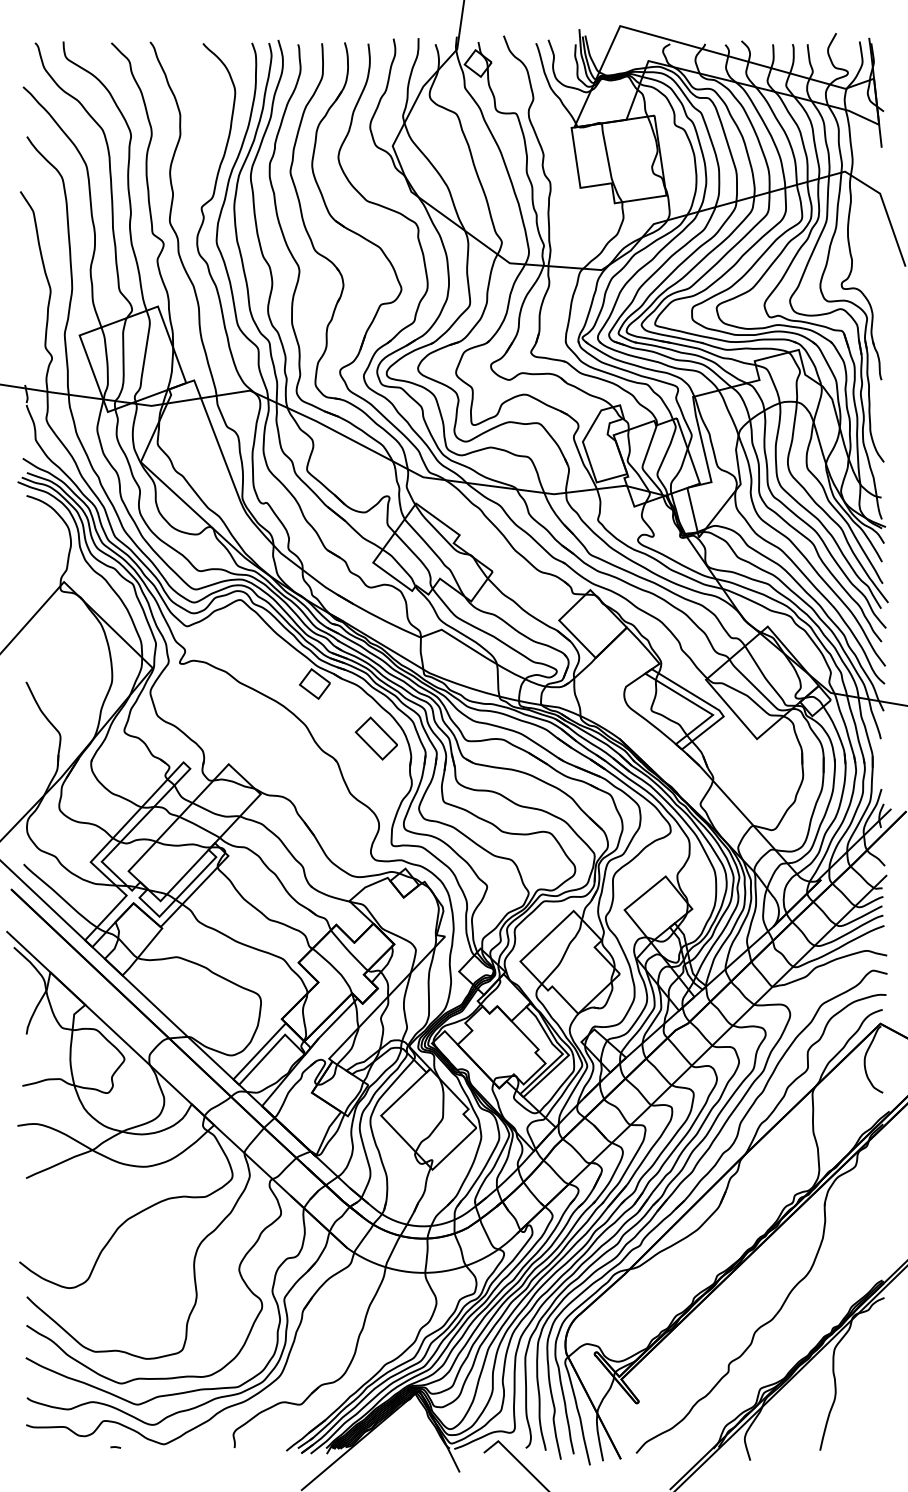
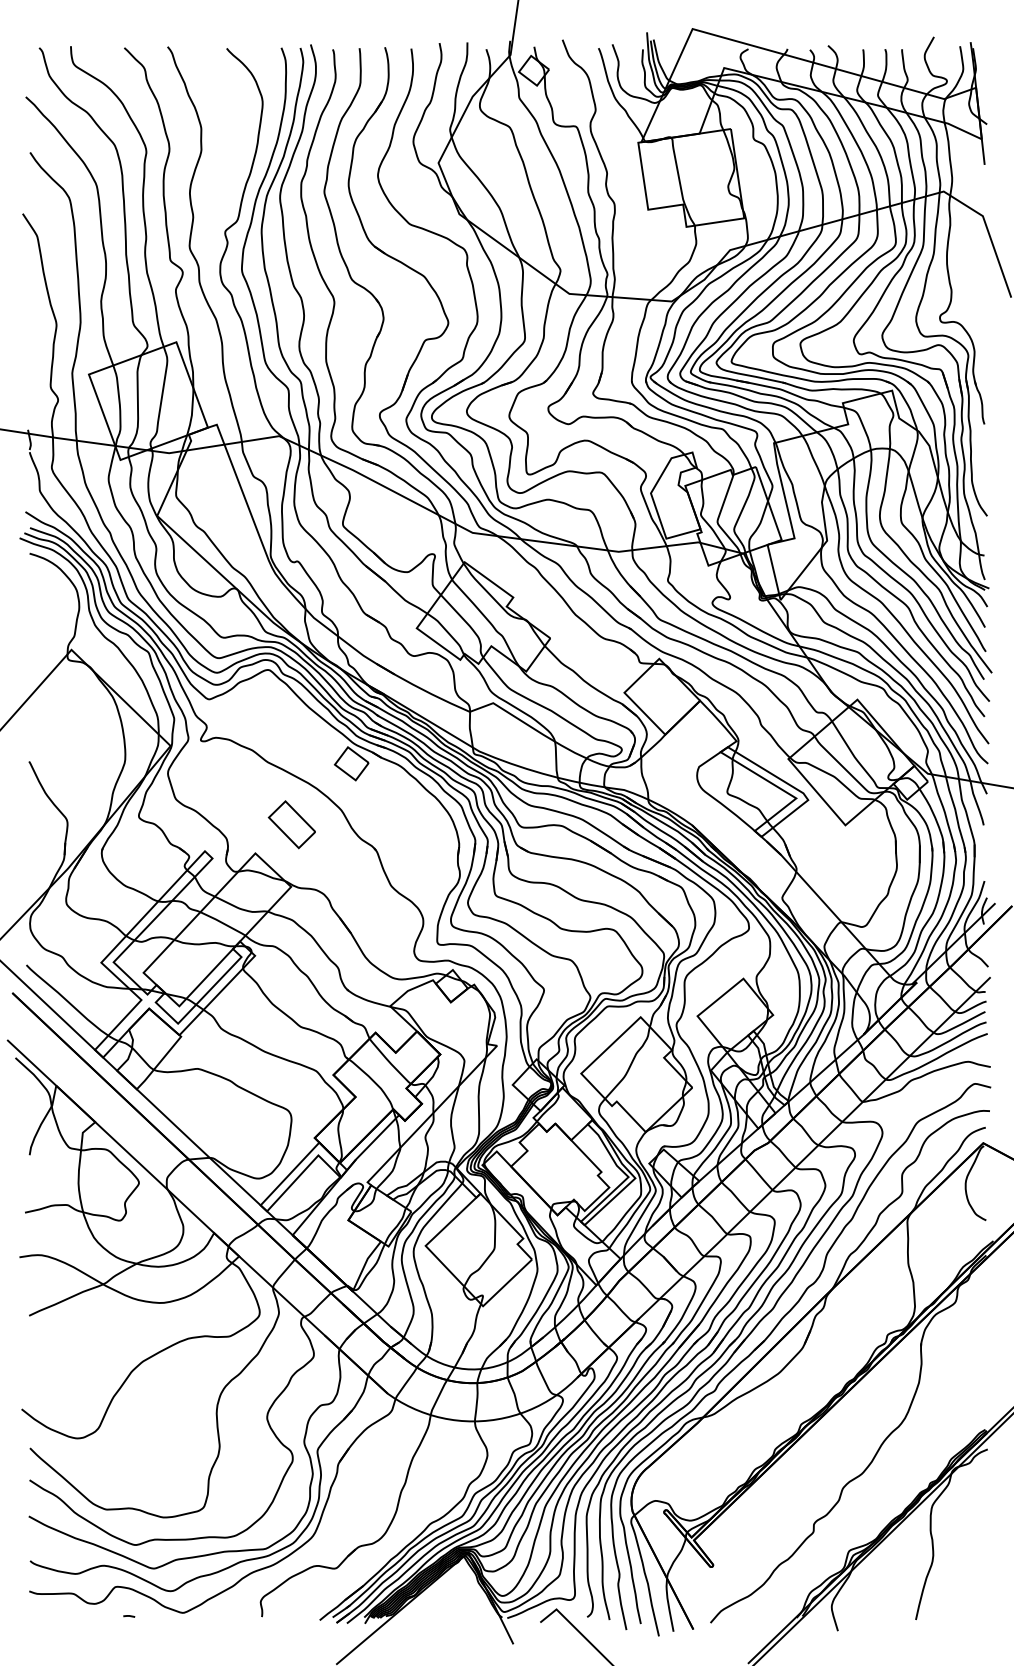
part: (375, 738) -> (290, 824), moved

